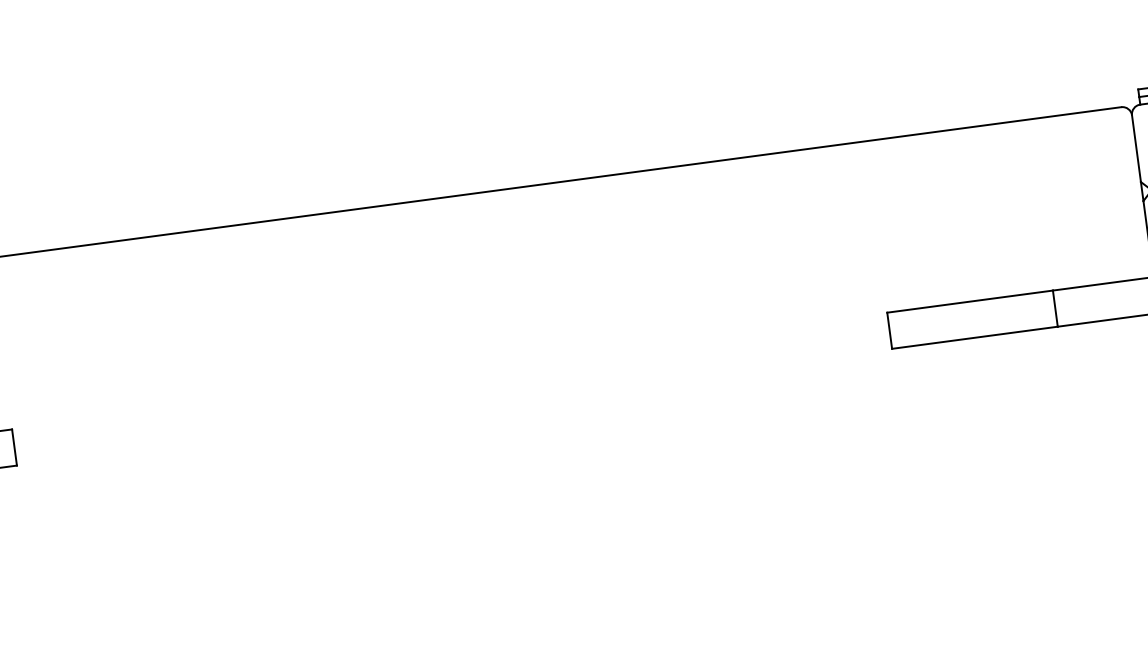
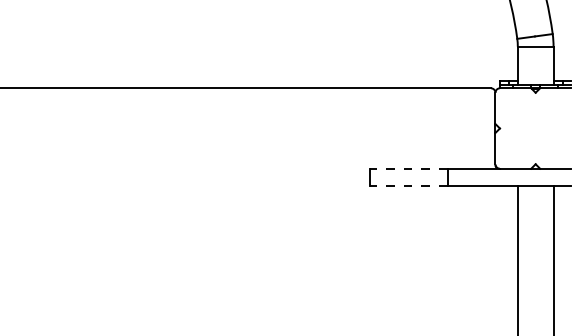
line: (970, 301) -> (409, 168), solid -> dashed
line: (975, 337) -> (409, 185), solid -> dashed

